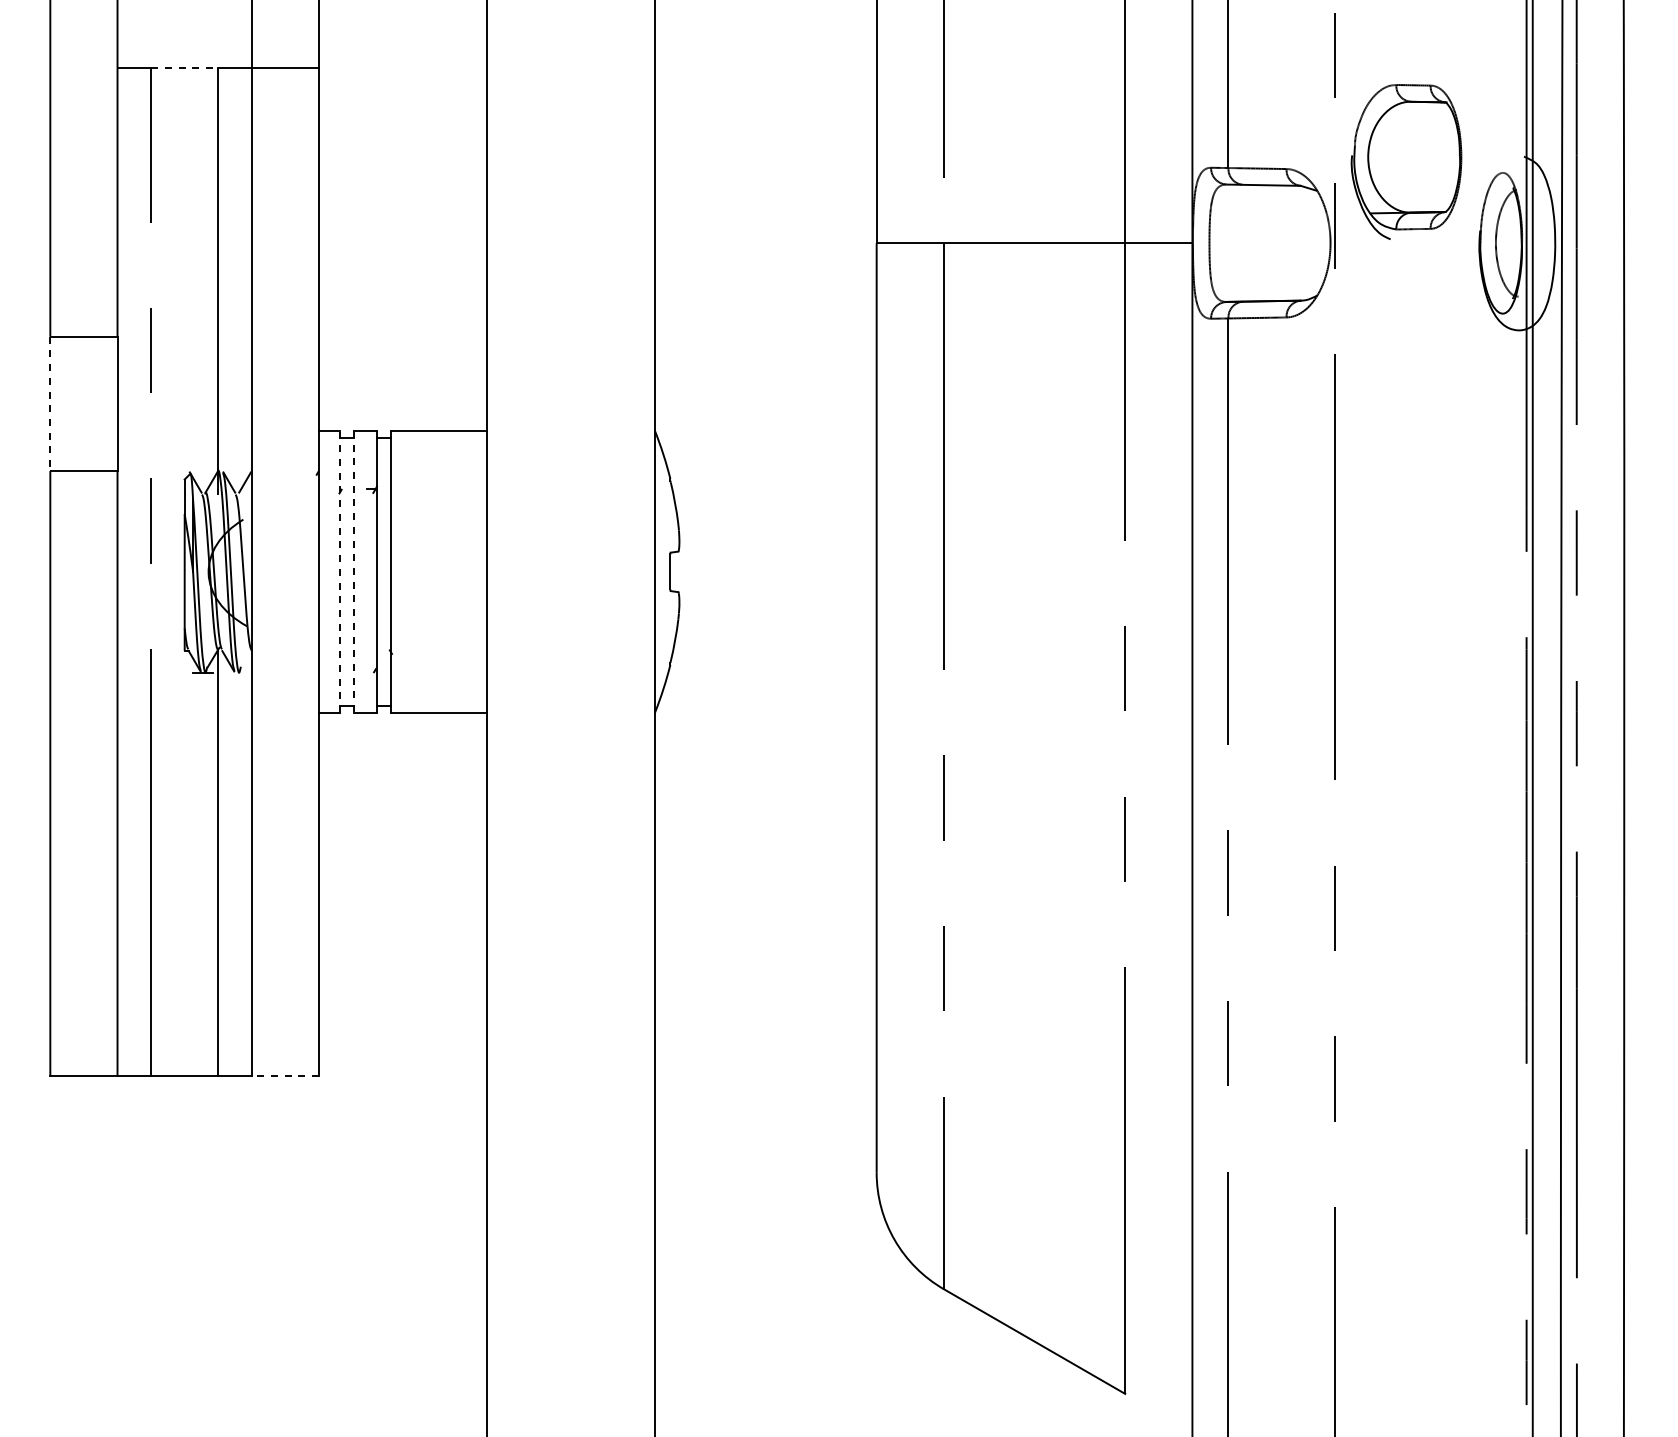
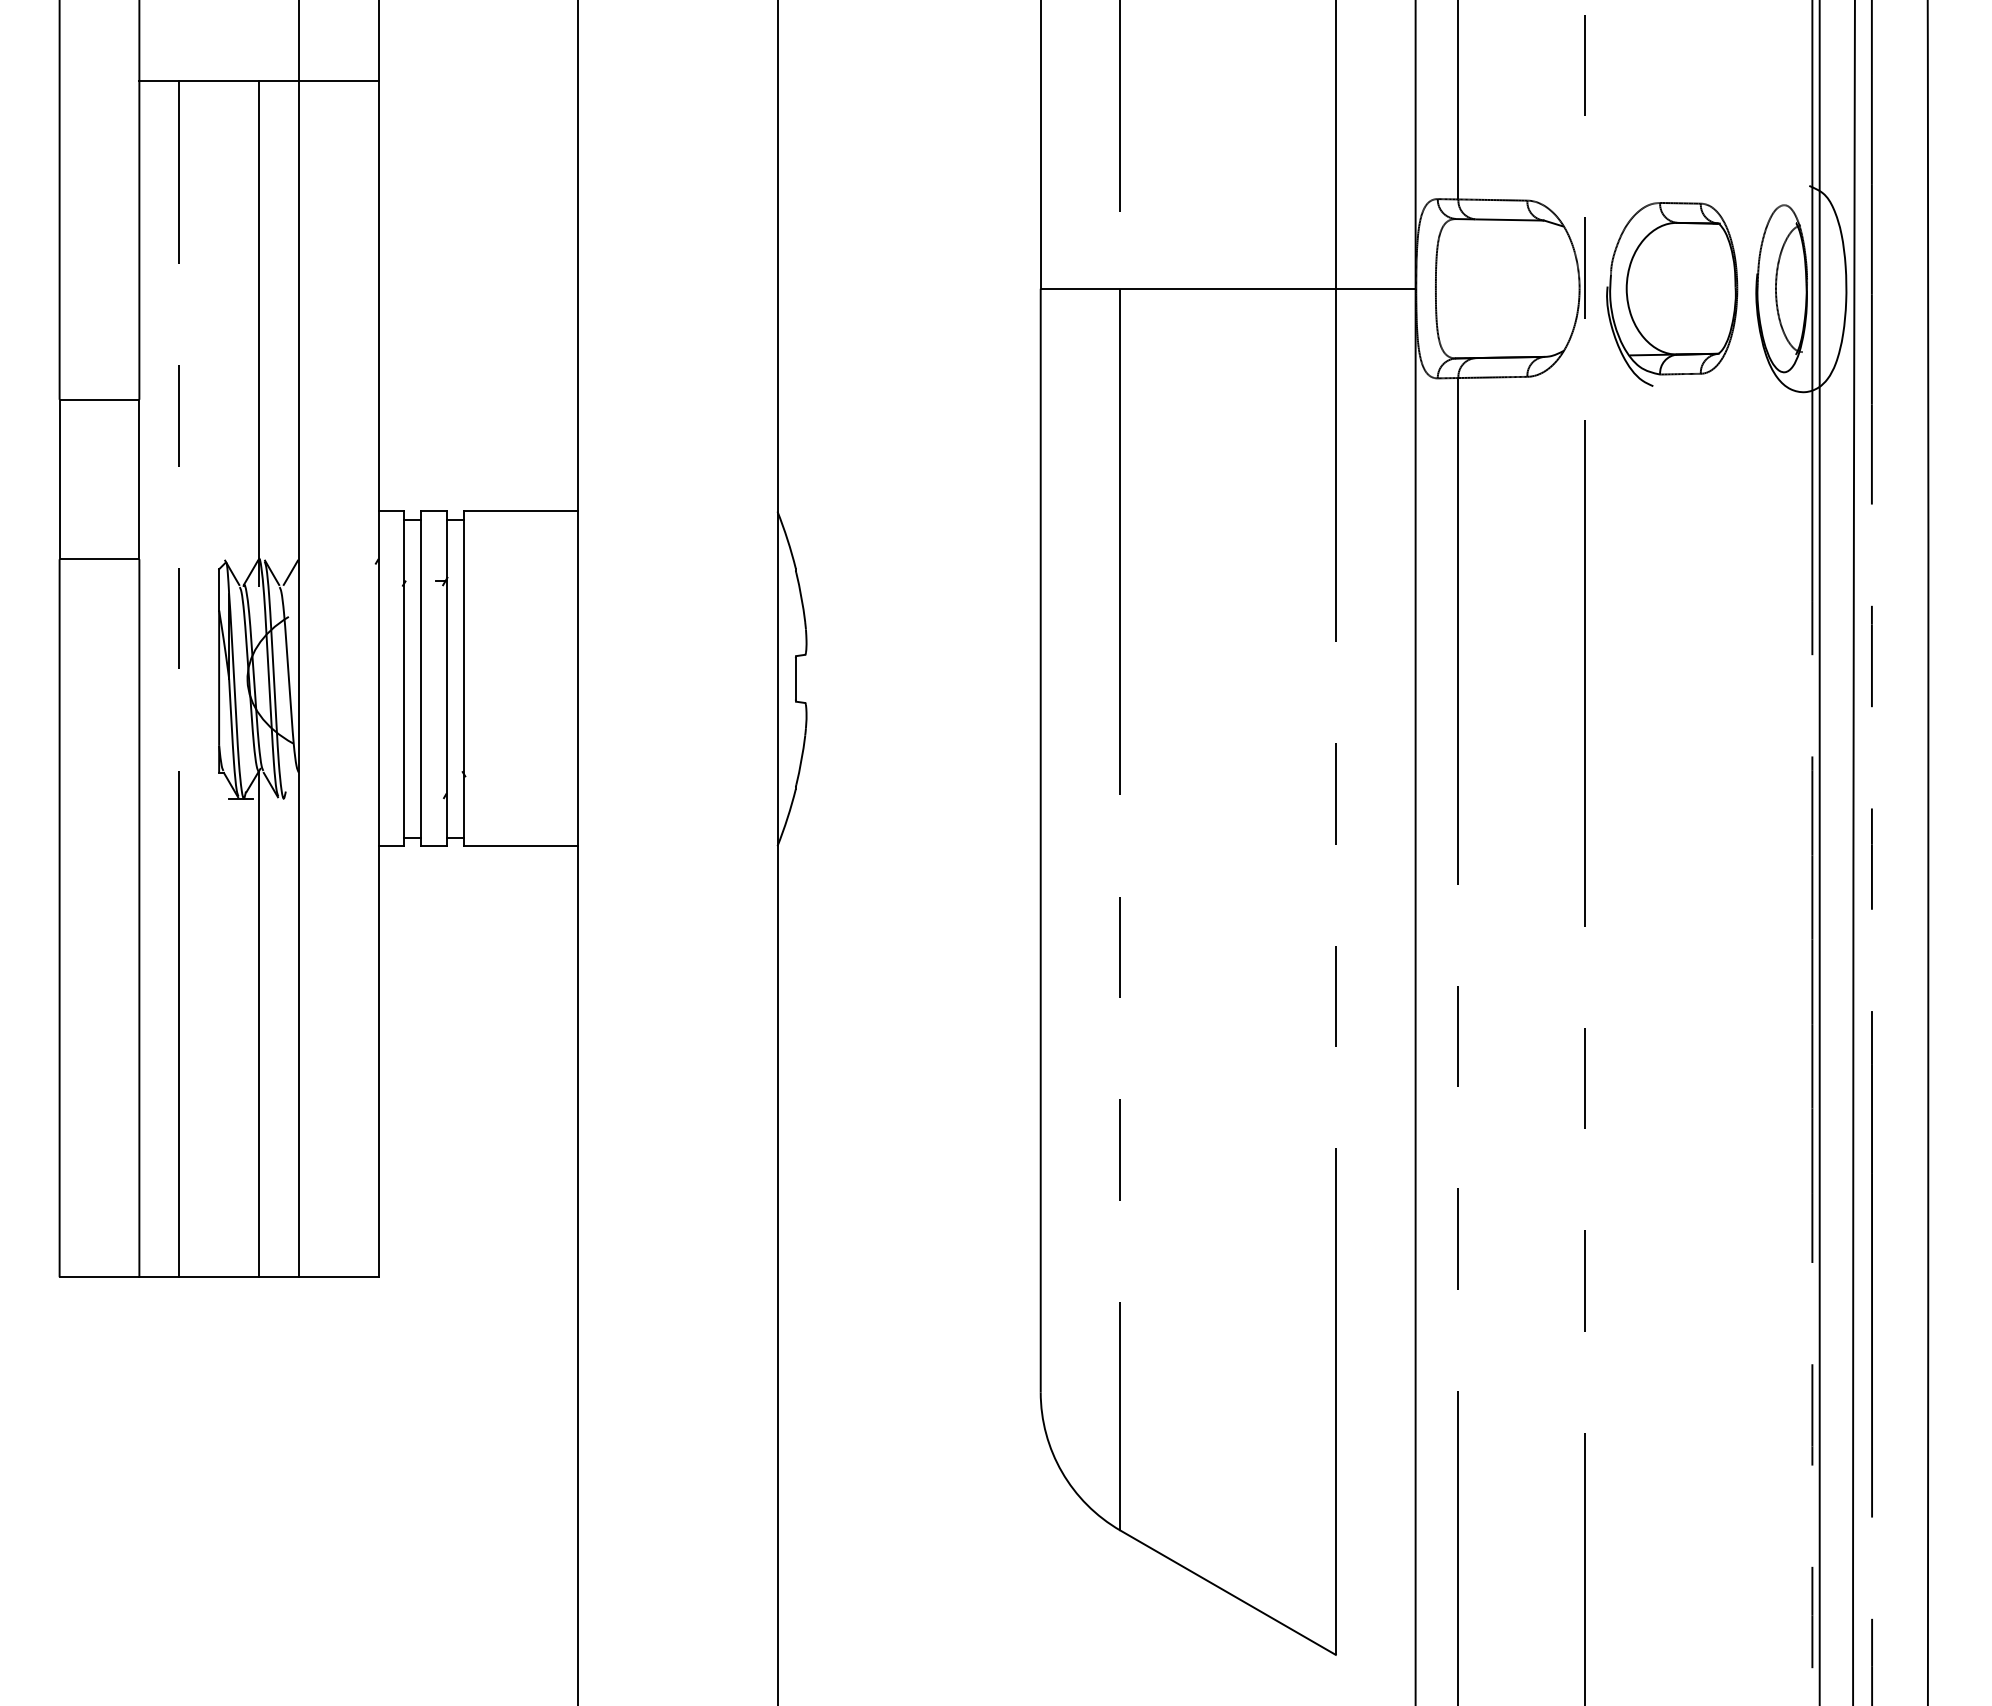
line: (184, 68) -> (218, 81), dashed -> solid
part: (1406, 161) -> (1672, 293), moved
line: (50, 404) -> (59, 480), dashed -> solid
line: (340, 571) -> (404, 678), dashed -> solid
line: (354, 572) -> (420, 679), dashed -> solid
line: (285, 1075) -> (338, 1276), dashed -> solid

